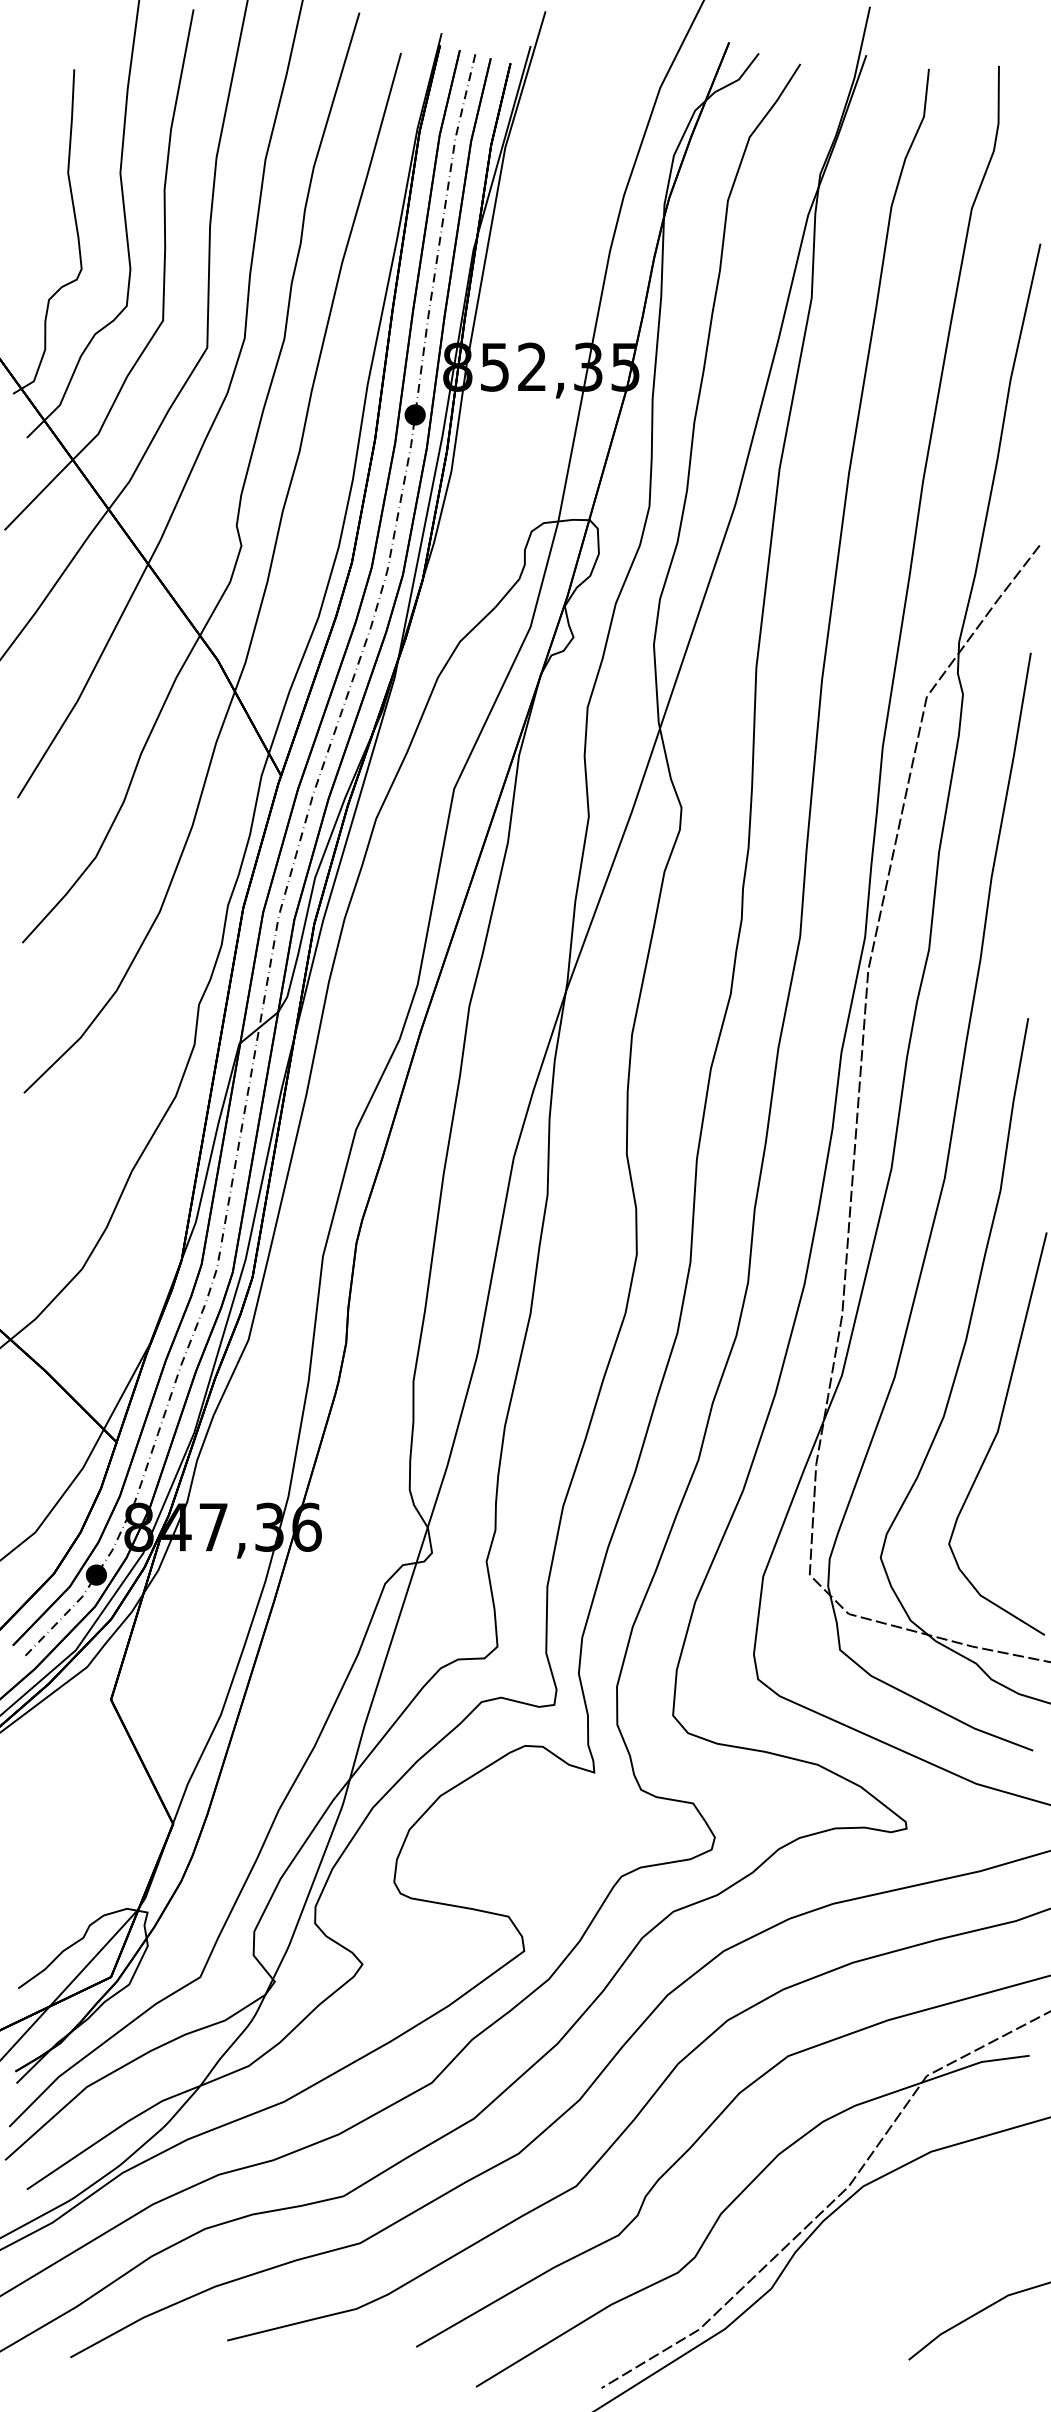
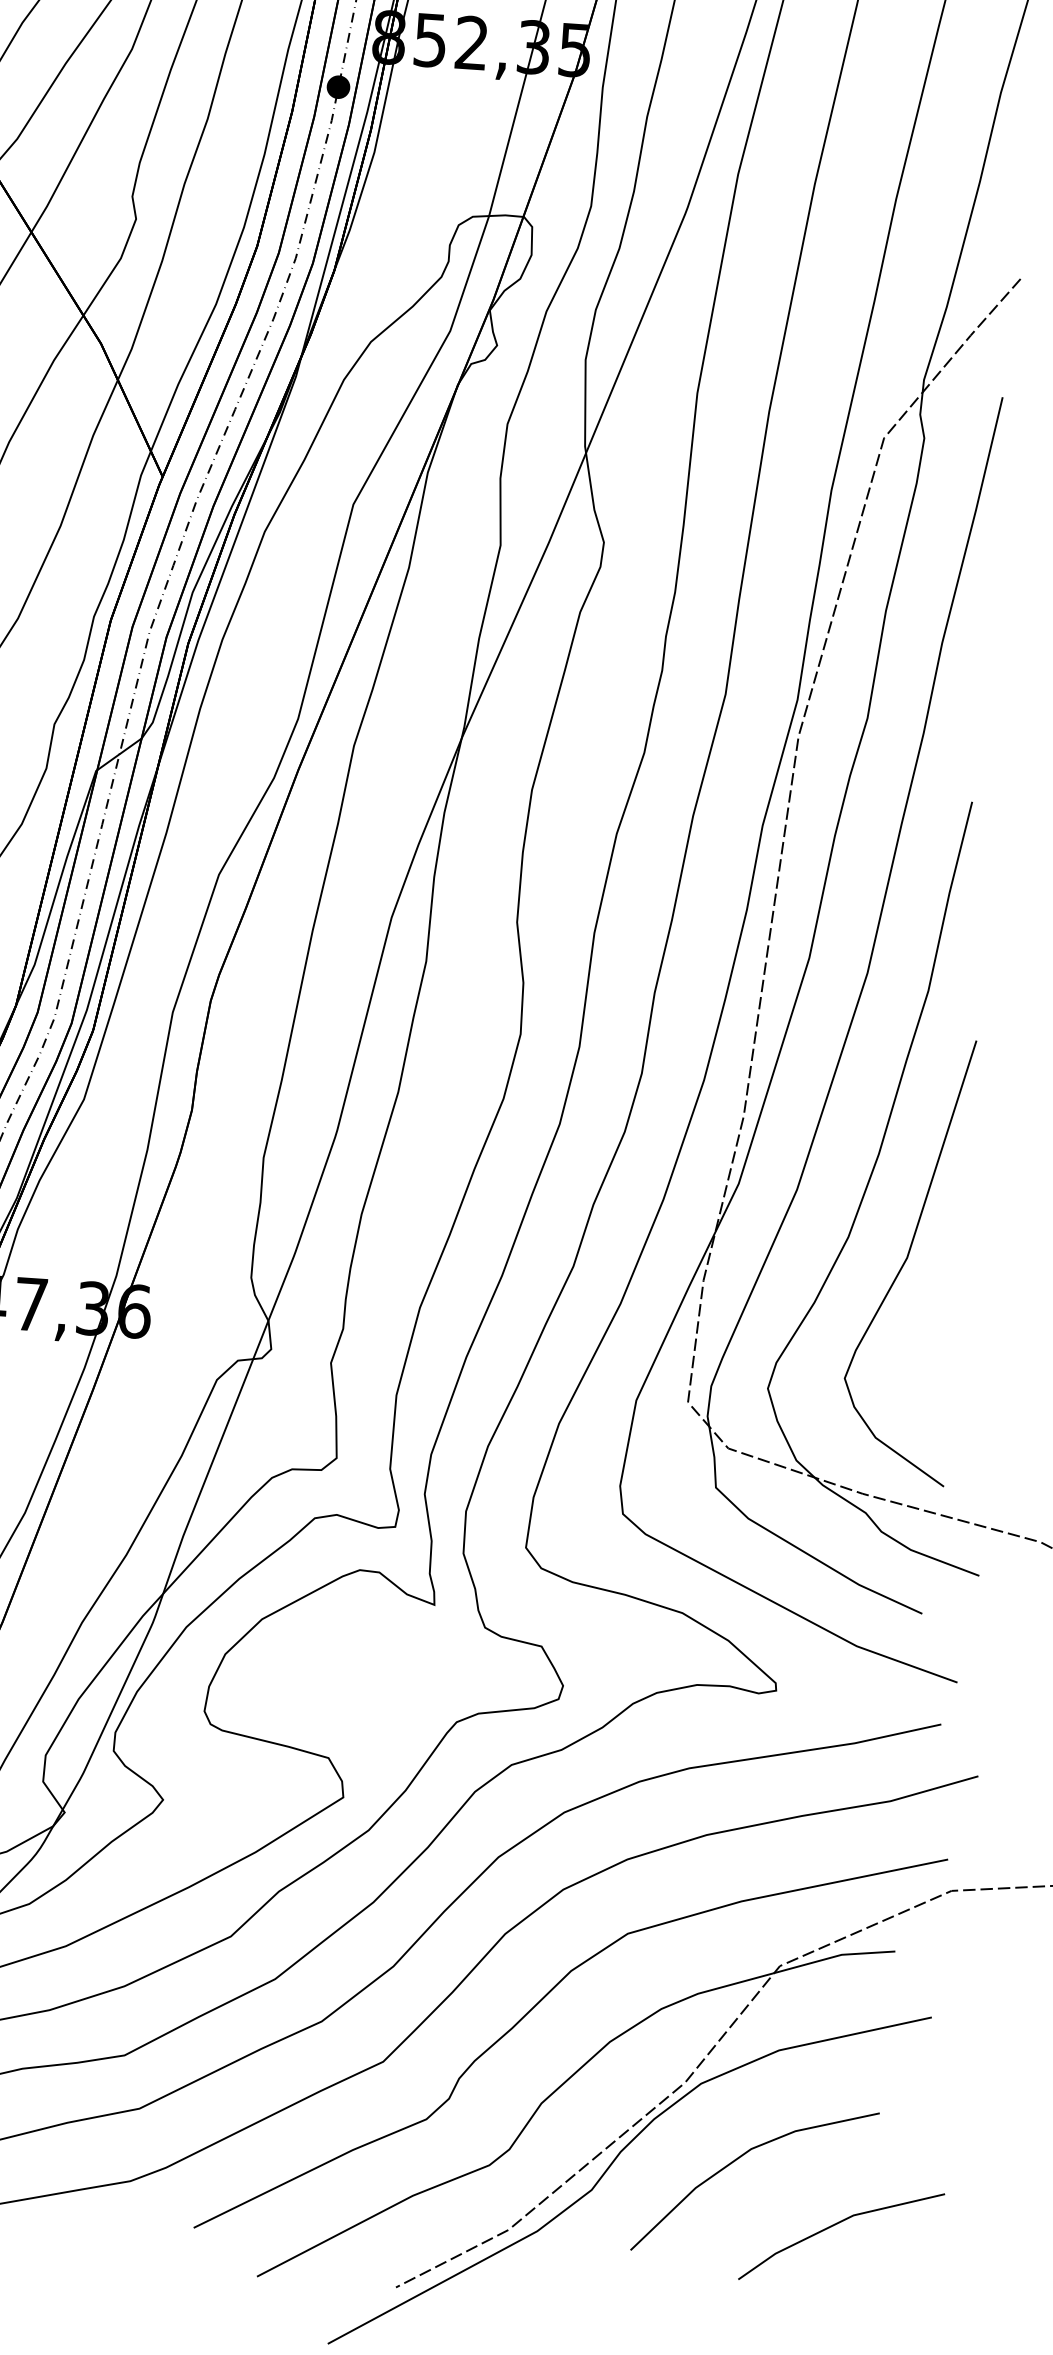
line: (902, 2251) -> (739, 2158), added

